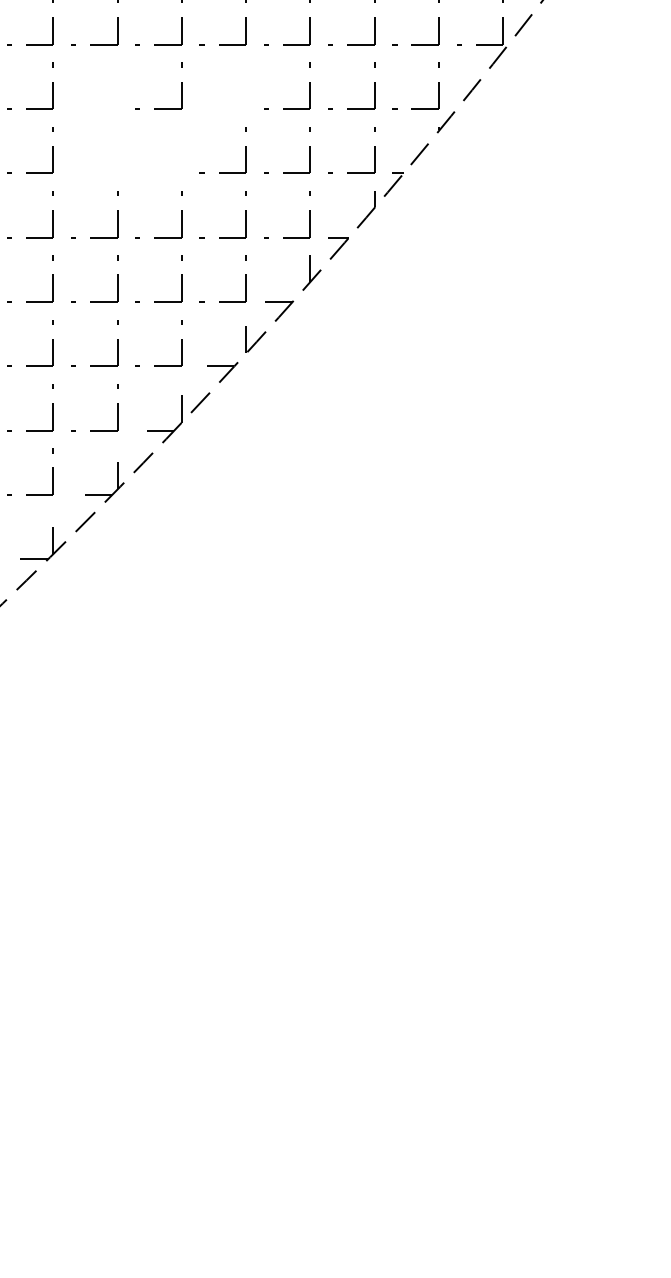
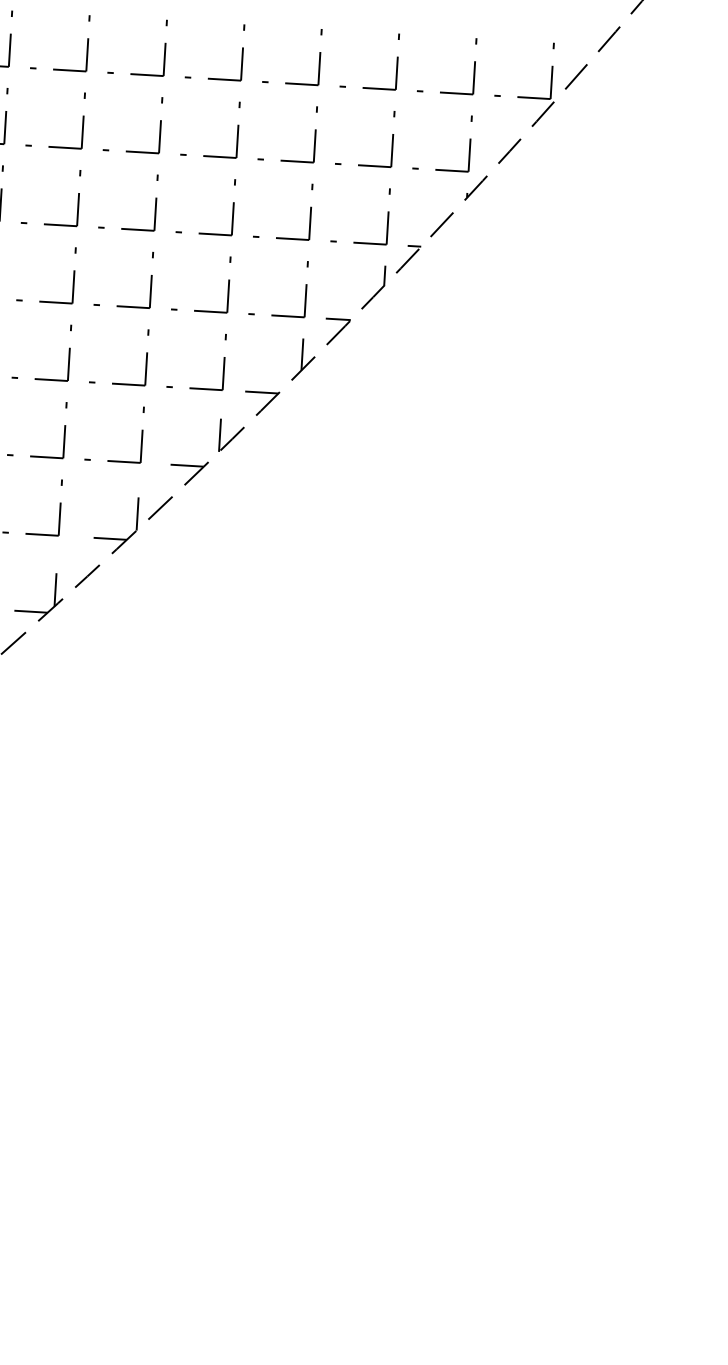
part: (117, 85) -> (83, 120), added
part: (245, 85) -> (237, 129), added
part: (94, 172) -> (49, 223), added
part: (158, 172) -> (126, 227), added

